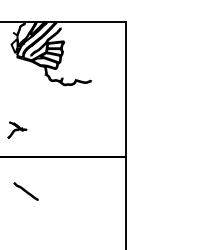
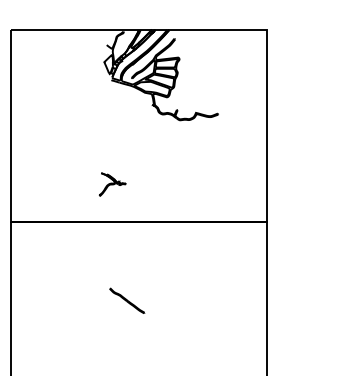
line: (26, 191) -> (127, 300), moved

